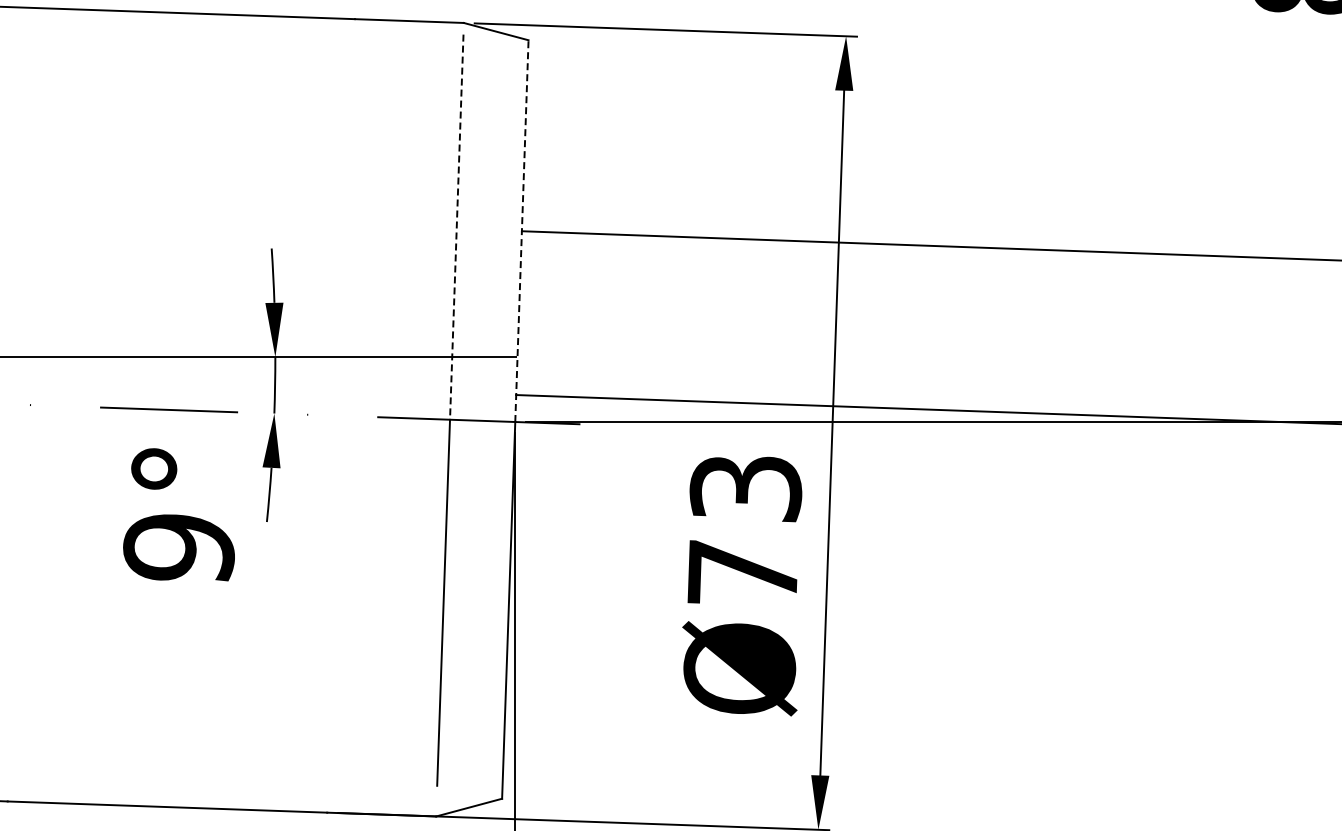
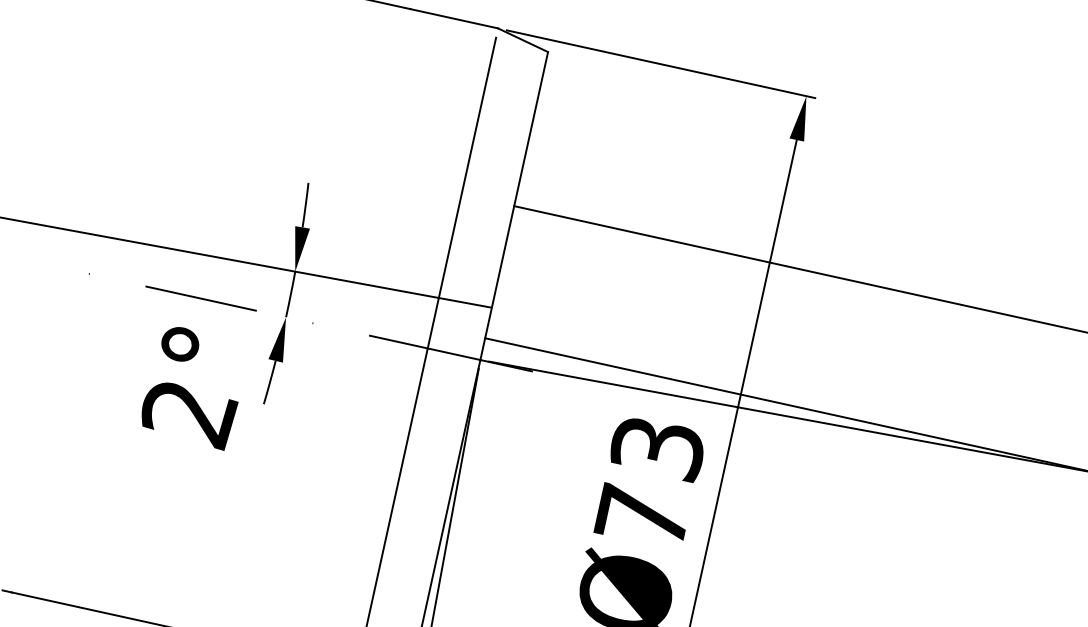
line: (456, 227) -> (461, 193), dashed -> solid
line: (521, 231) -> (513, 206), dashed -> solid
text: (179, 550) -> (188, 414), 9° -> 2°

